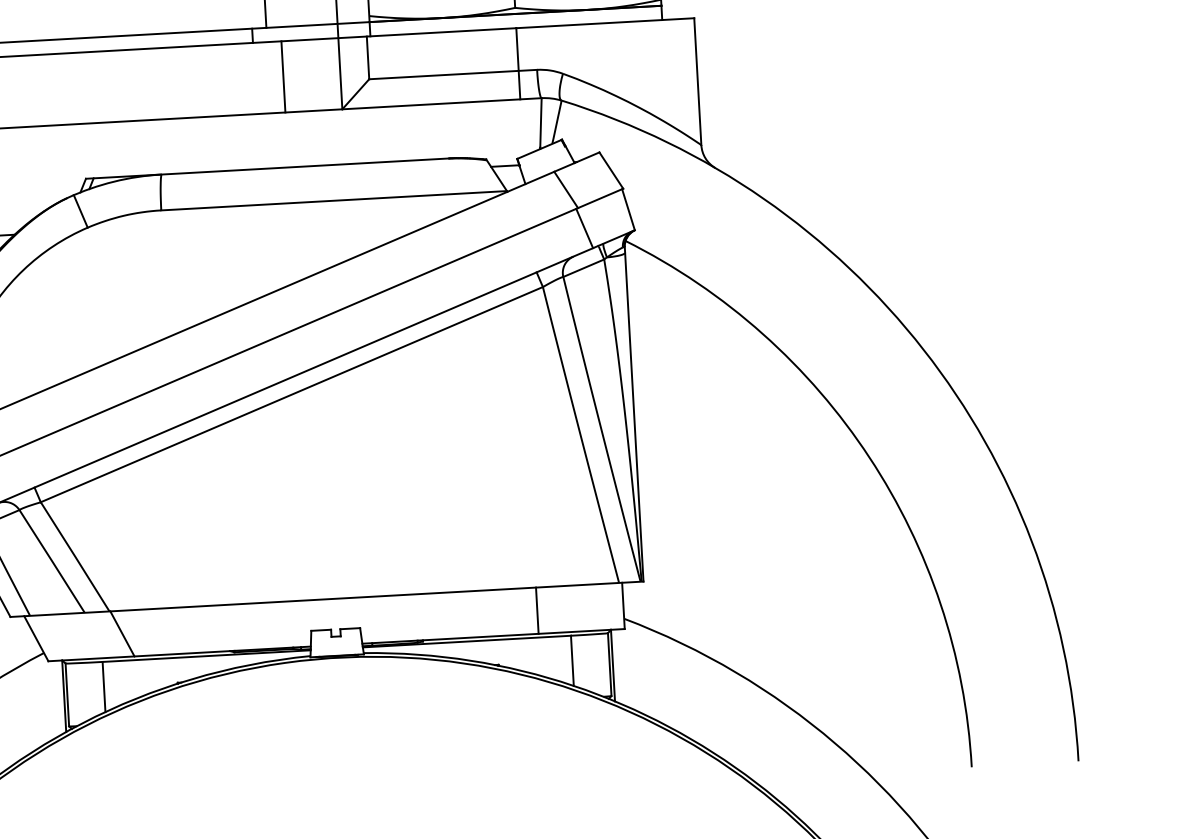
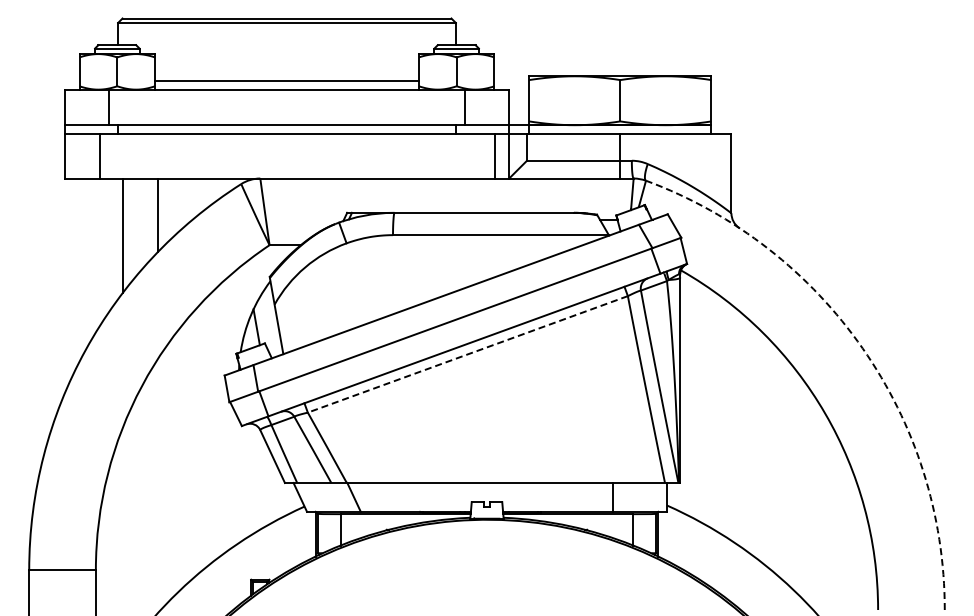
line: (283, 77) -> (494, 156), moved
arc: (923, 349) -> (862, 348), solid -> dashed
line: (291, 394) -> (467, 354), solid -> dashed

